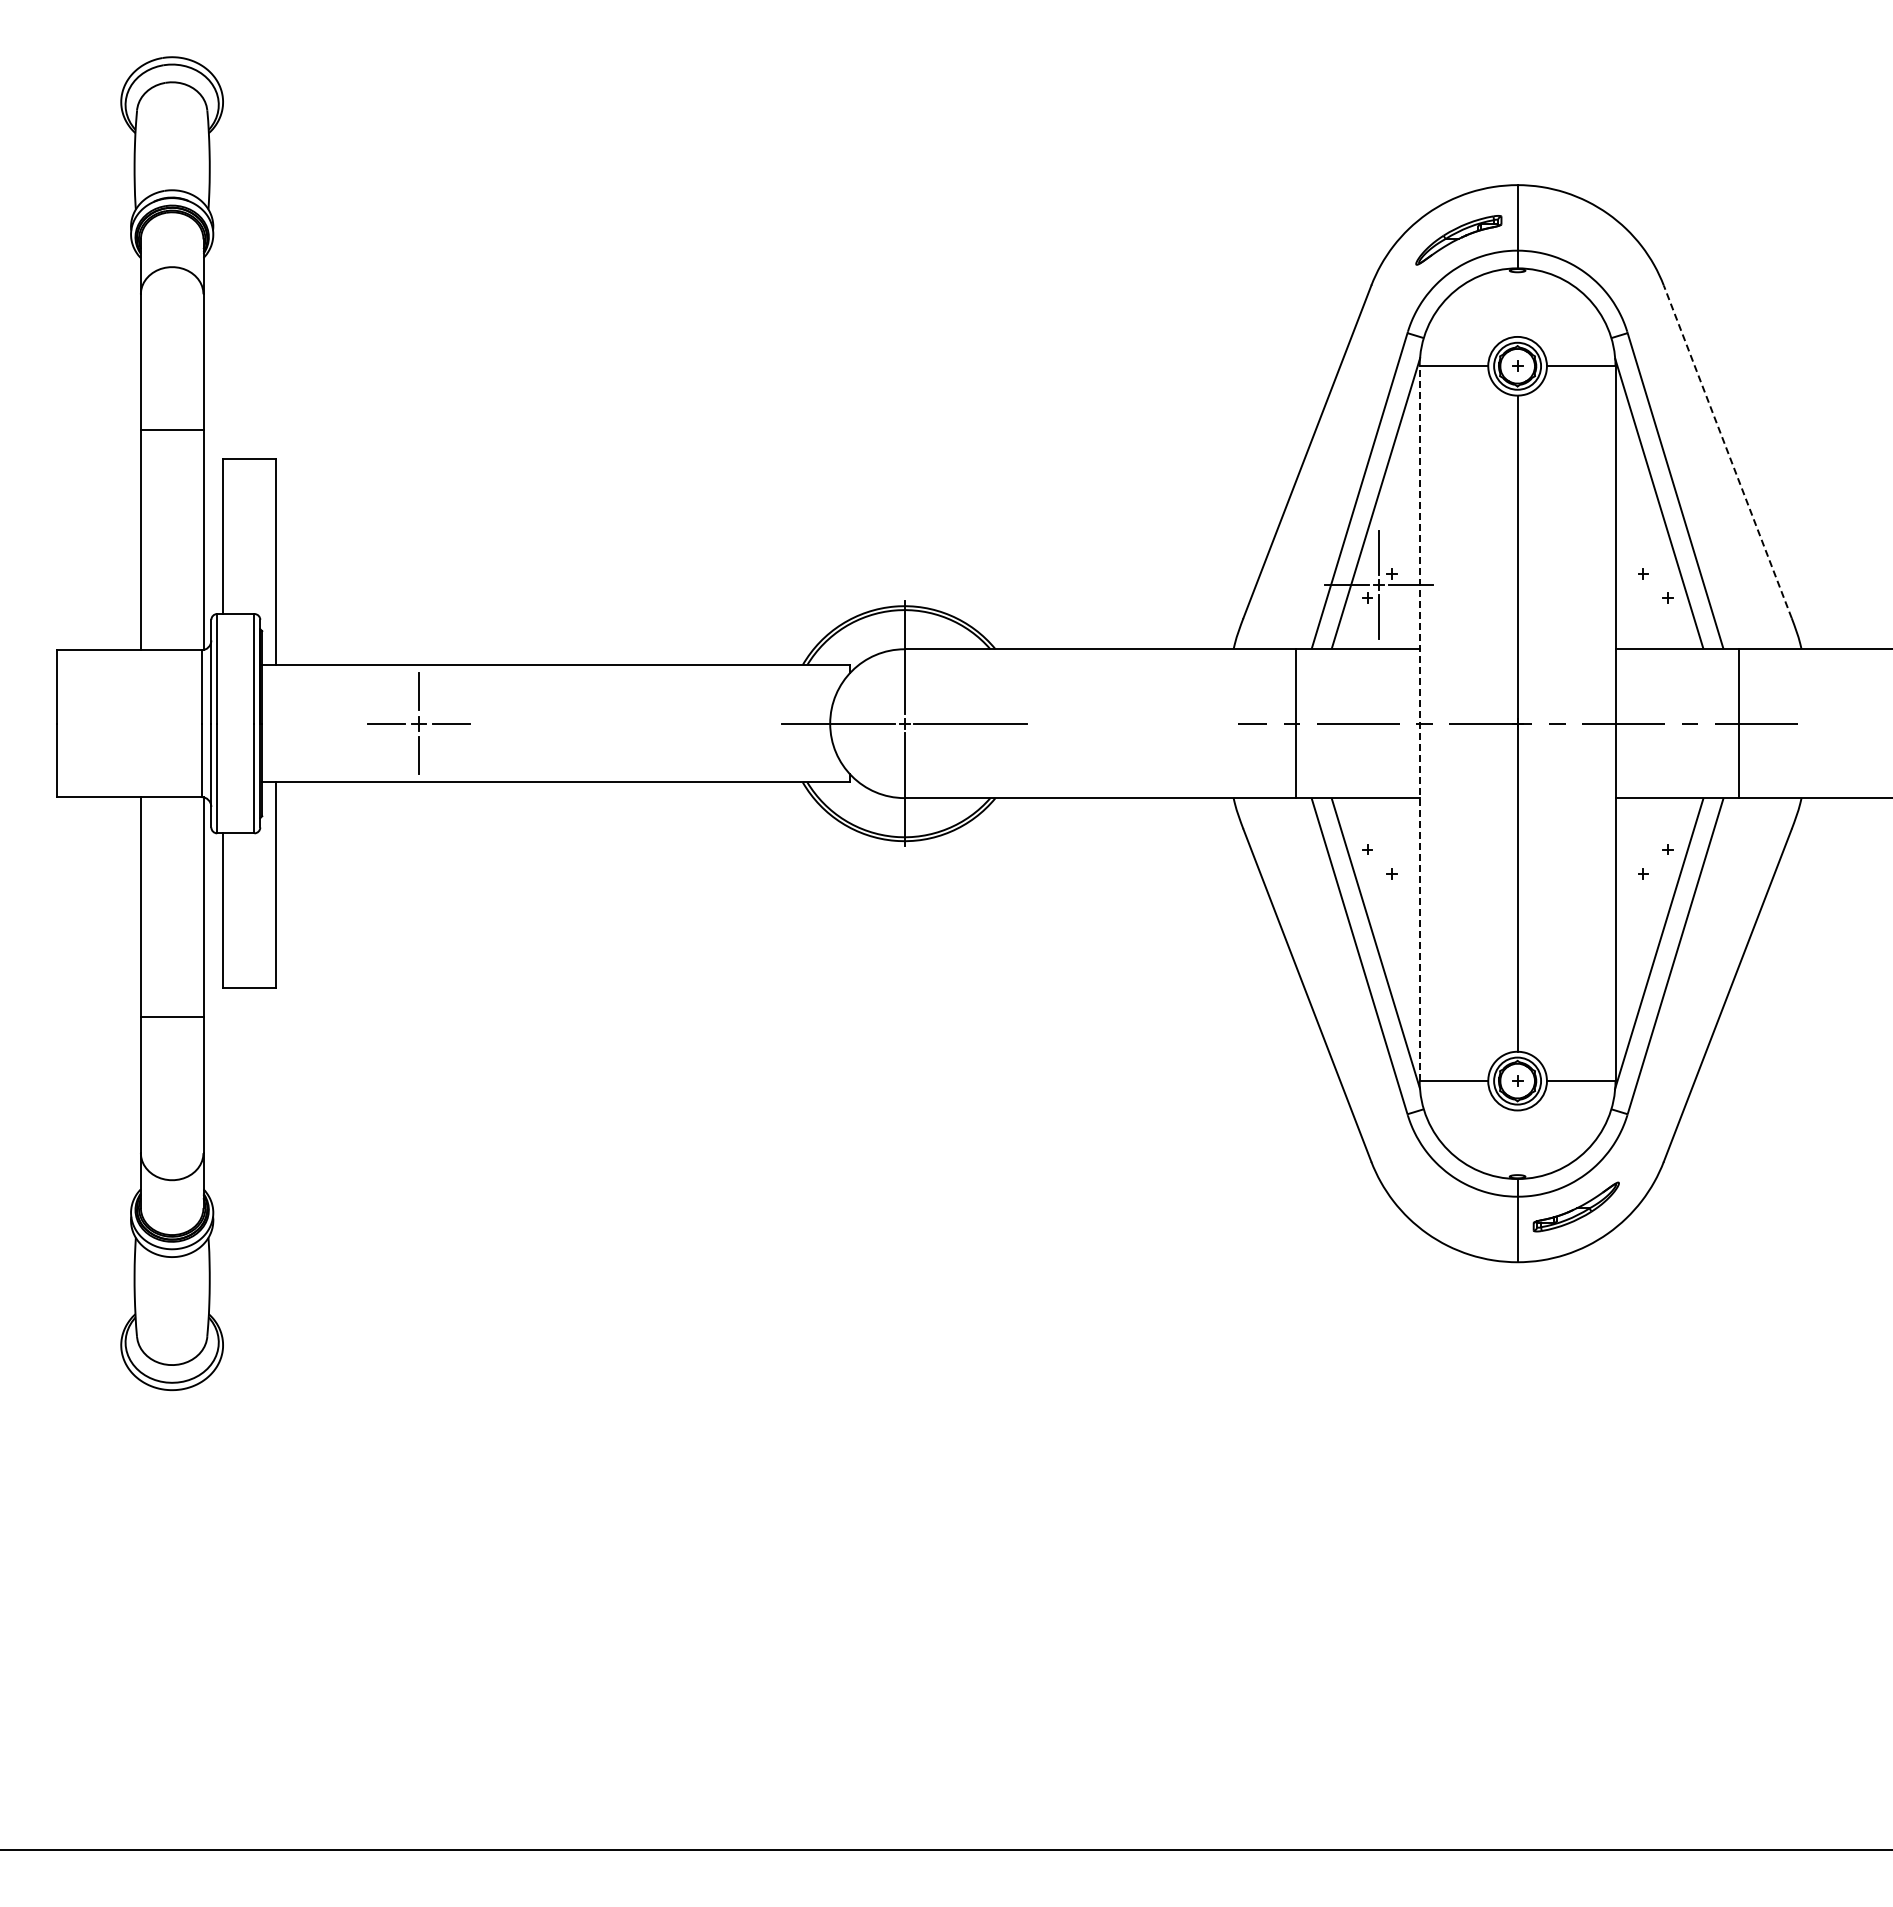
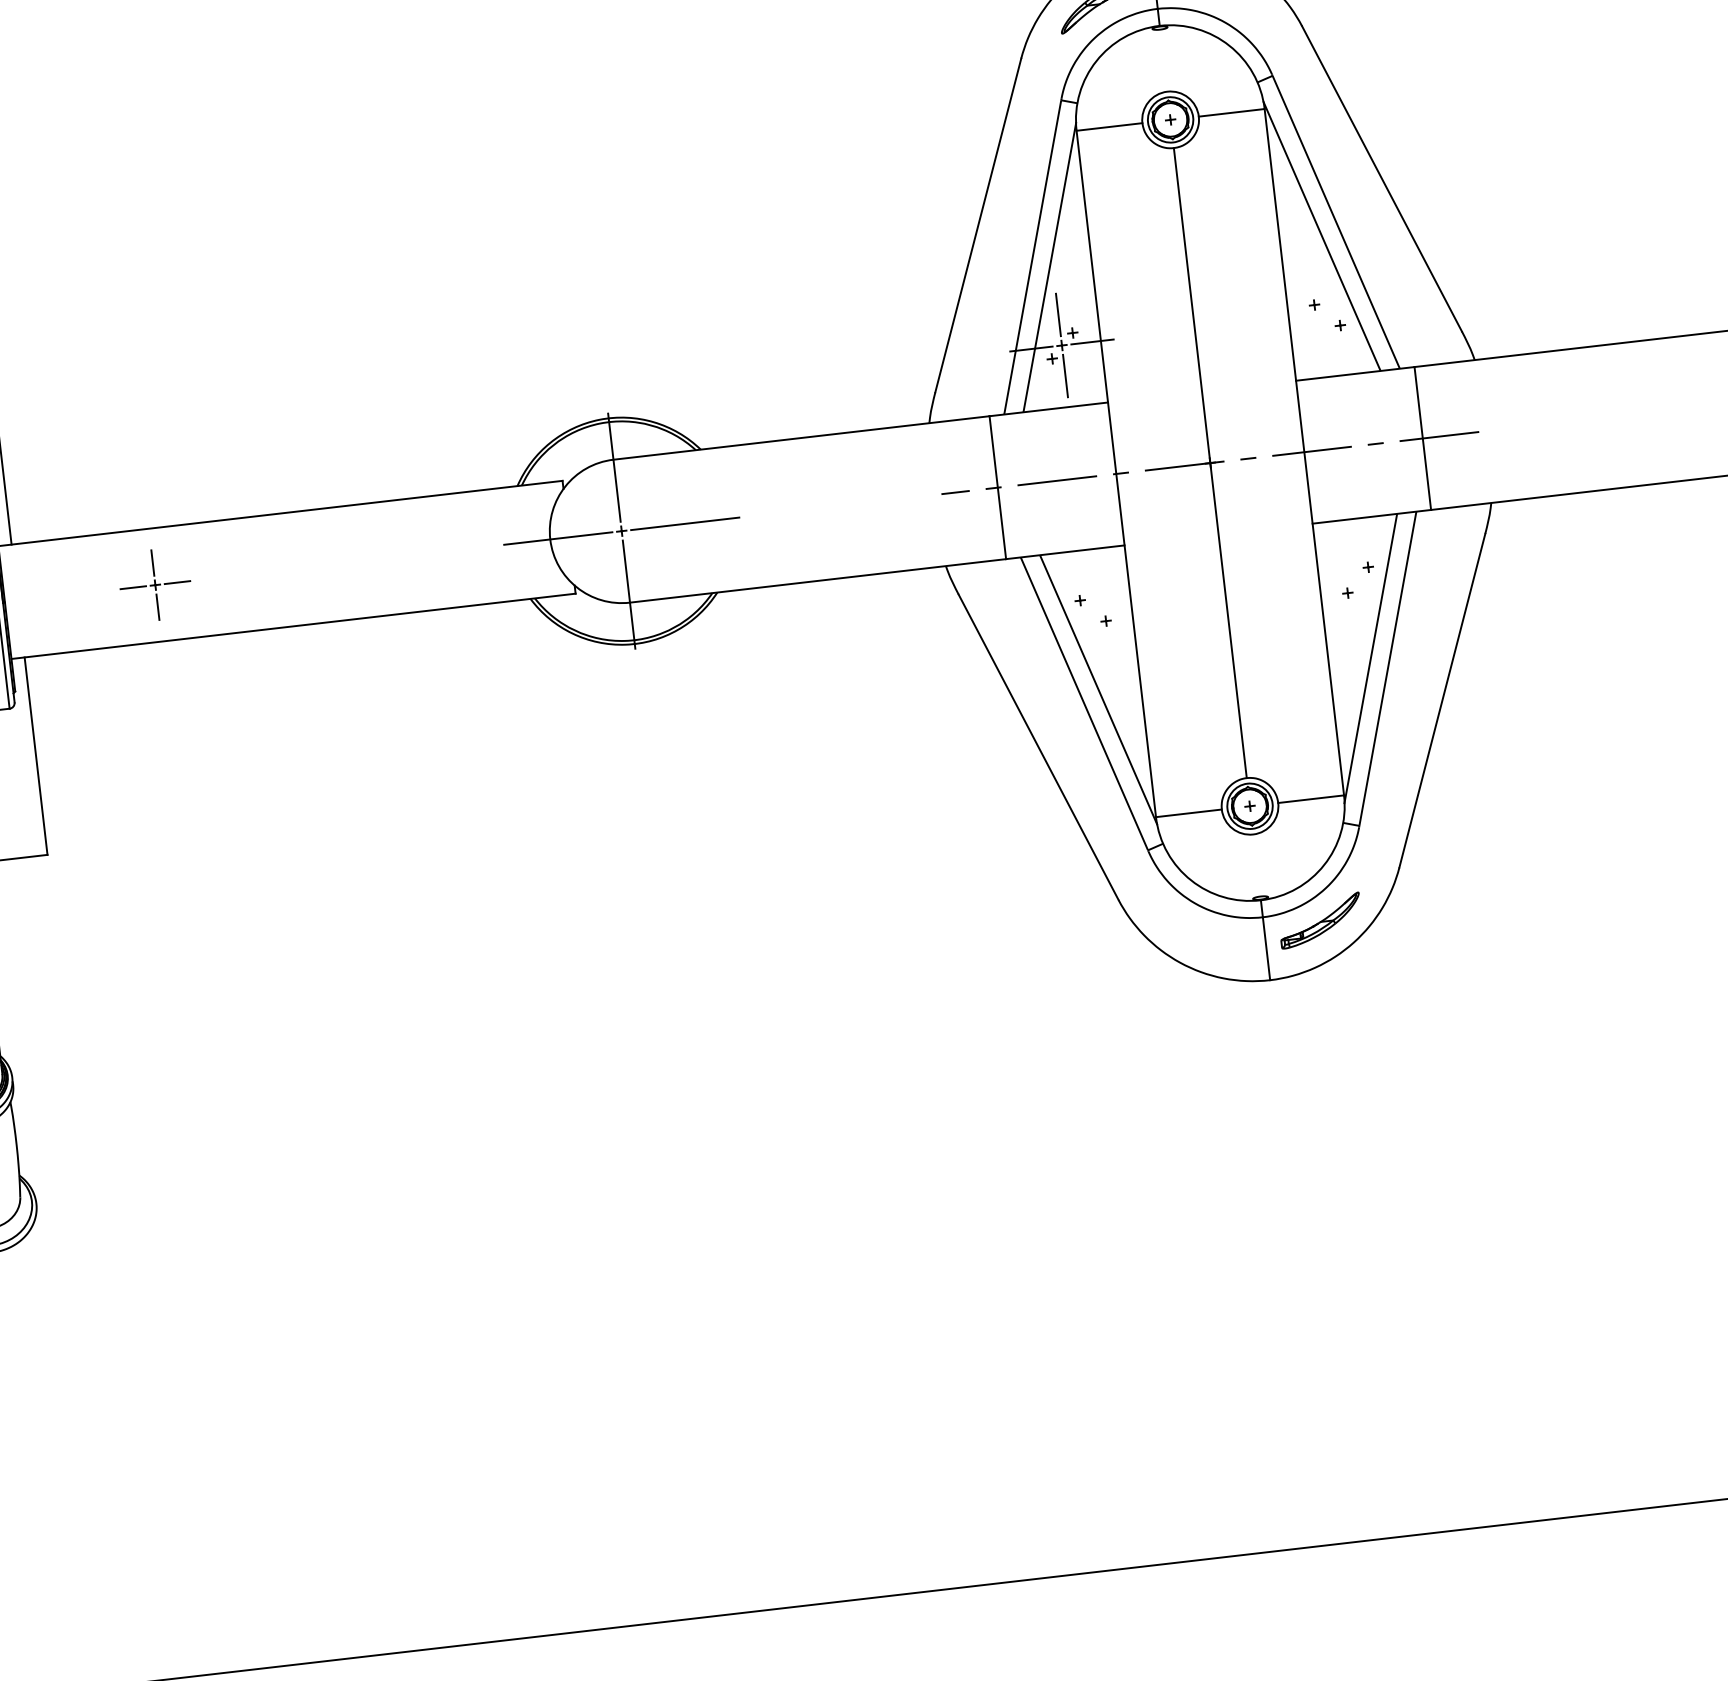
line: (1727, 451) -> (1381, 178), dashed -> solid
part: (418, 723) -> (154, 585), size x0.71
line: (1419, 723) -> (1116, 473), dashed -> solid

